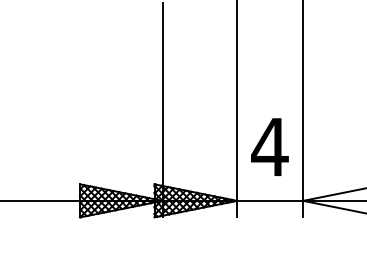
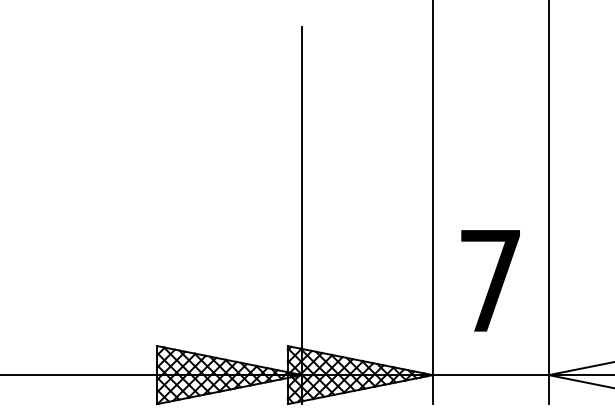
text: (269, 146) -> (489, 279), 4 -> 7

